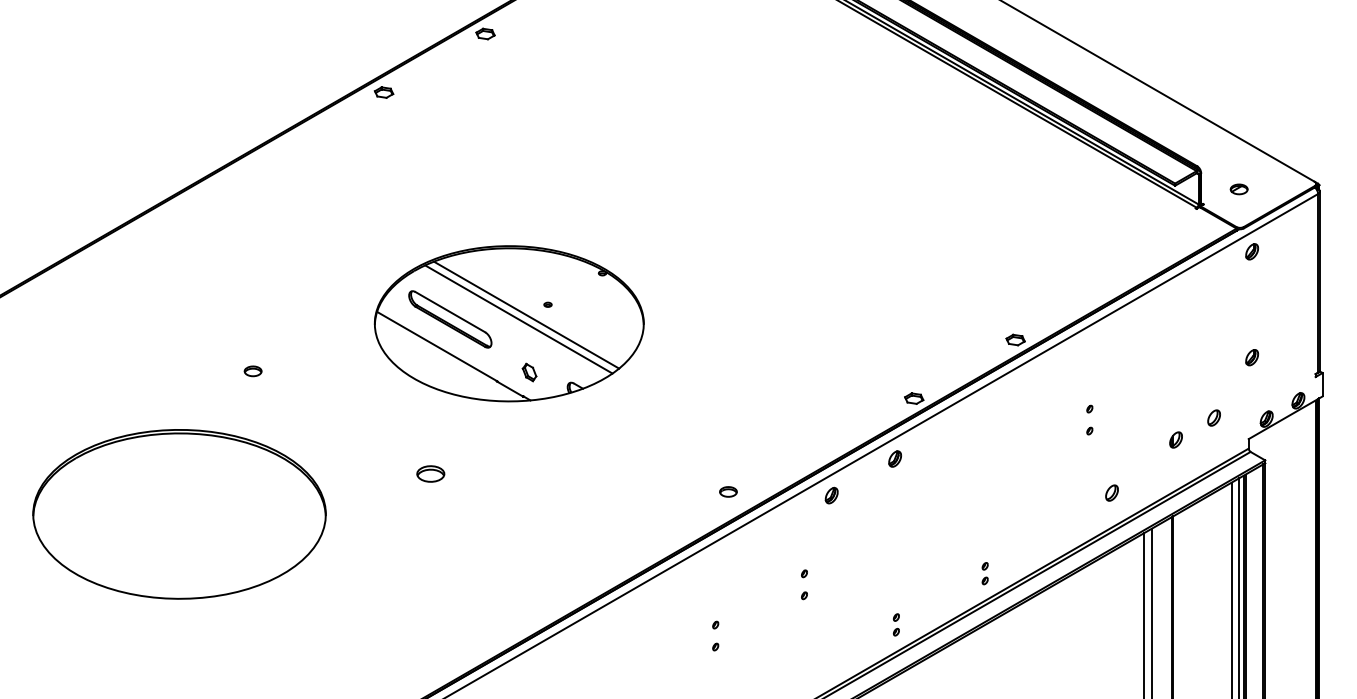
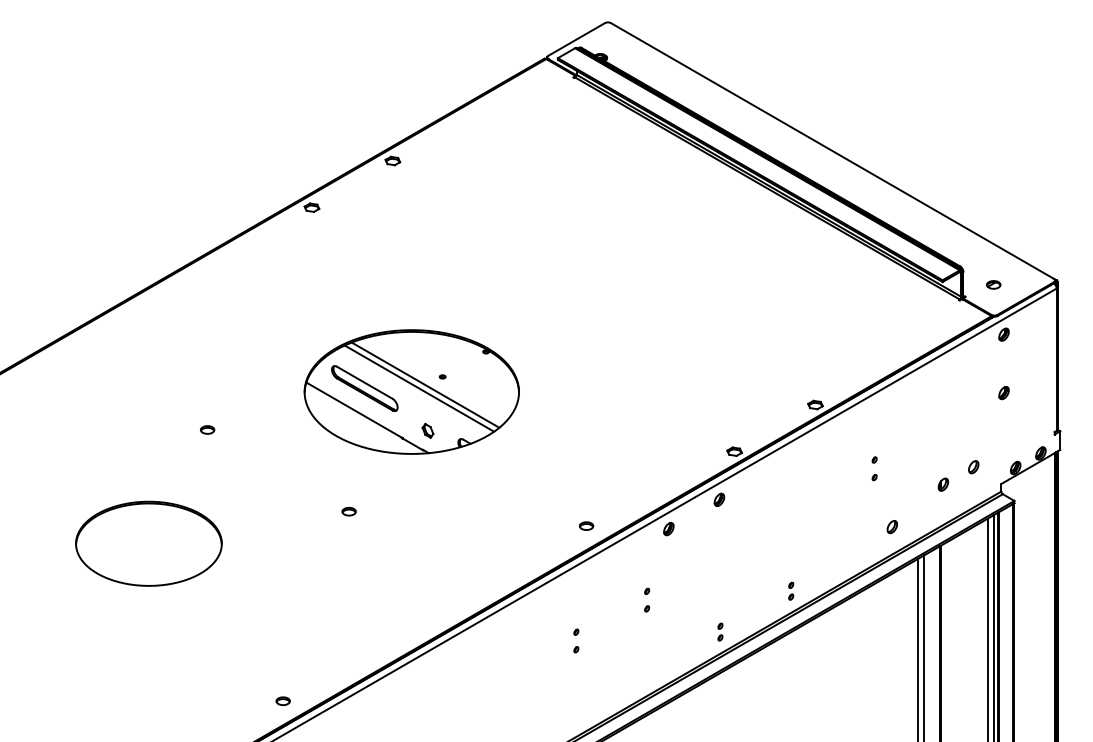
part: (1251, 358) -> (1003, 393), moved
part: (429, 473) -> (348, 511), size x0.62
part: (179, 513) -> (148, 543), size x0.62

